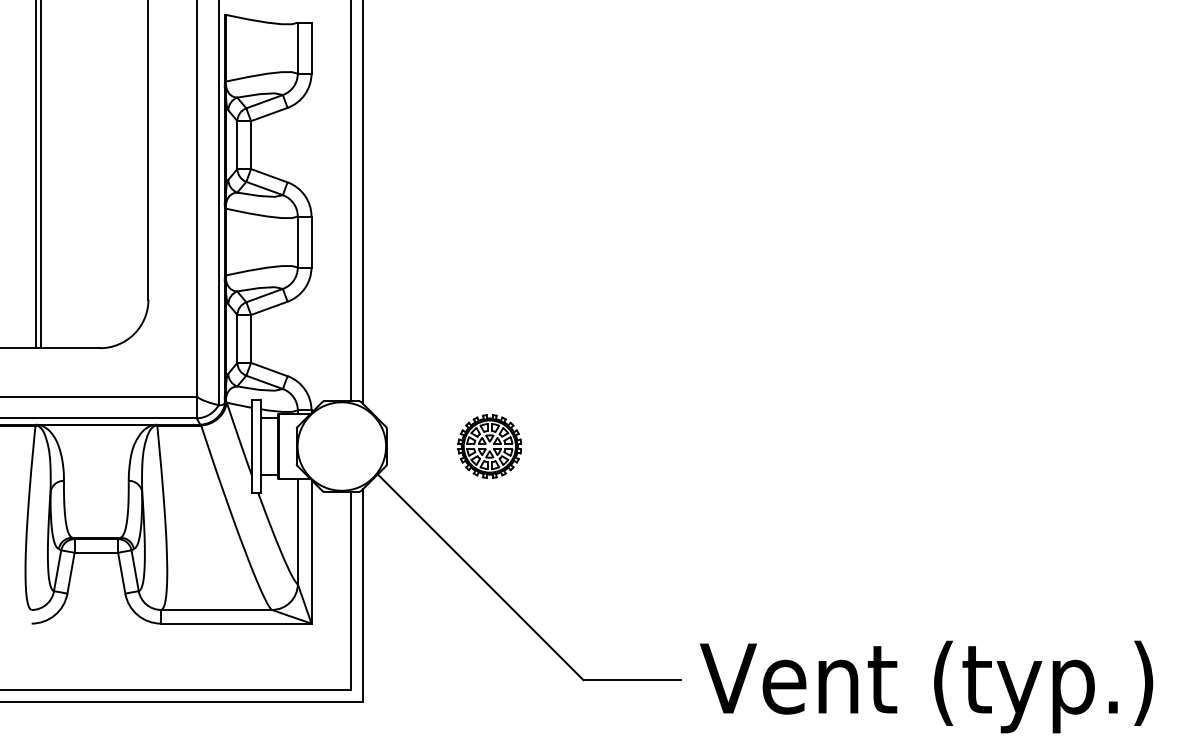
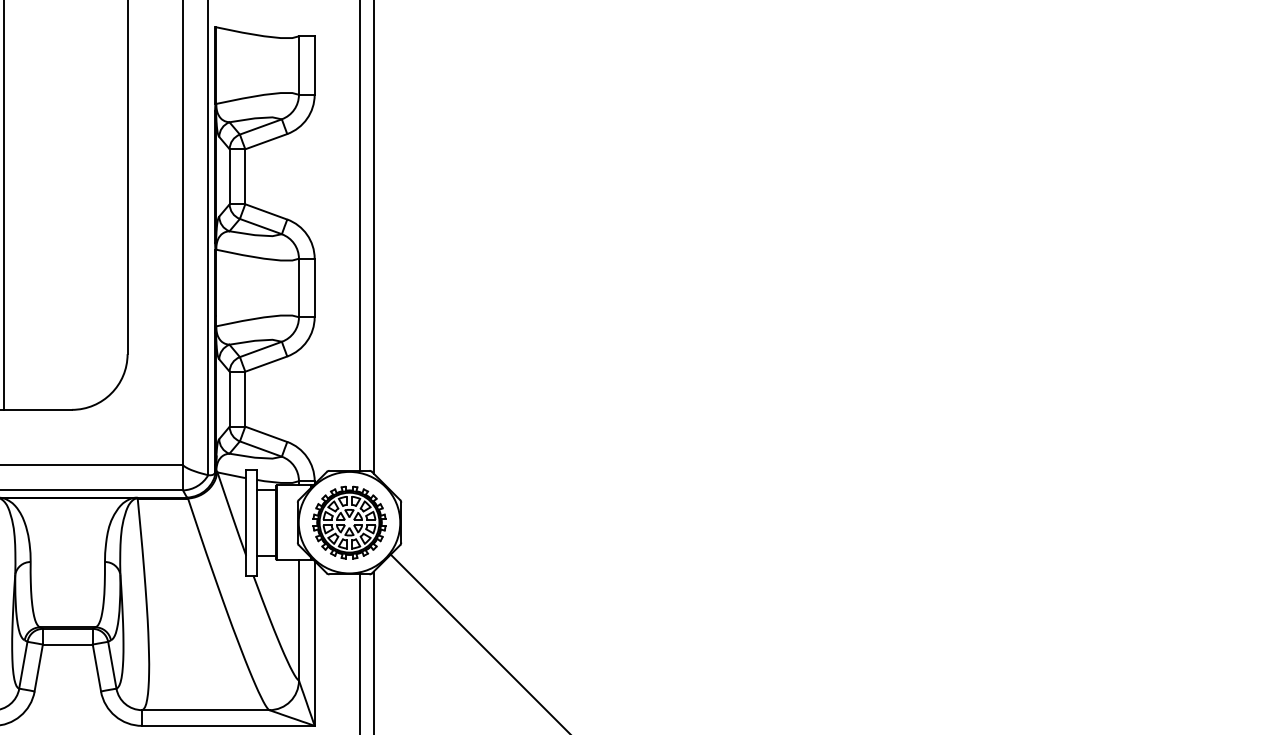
part: (489, 446) -> (349, 522), moved

